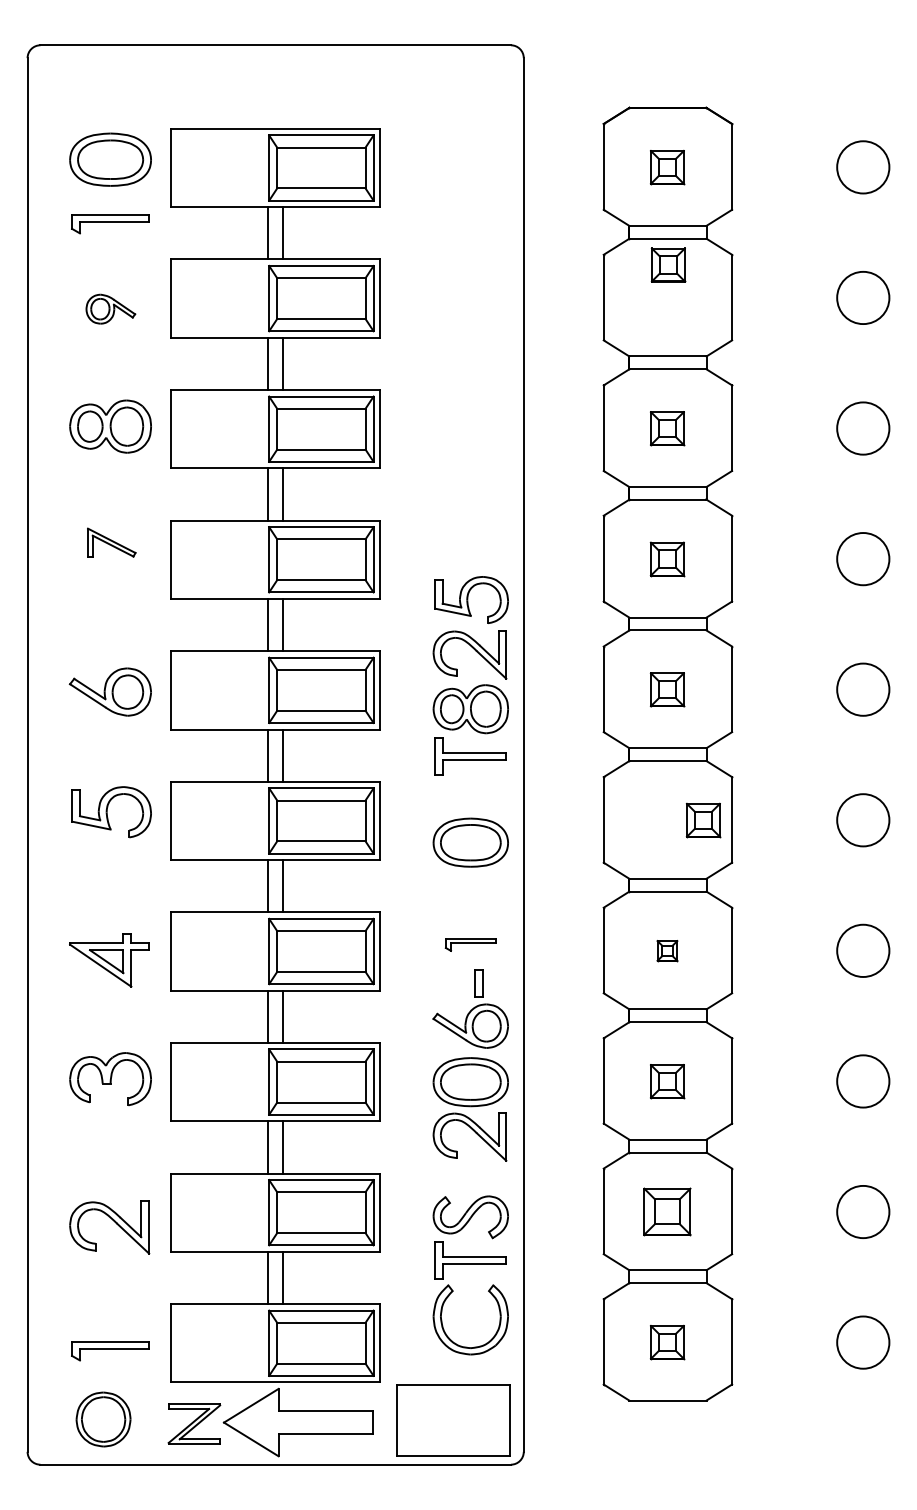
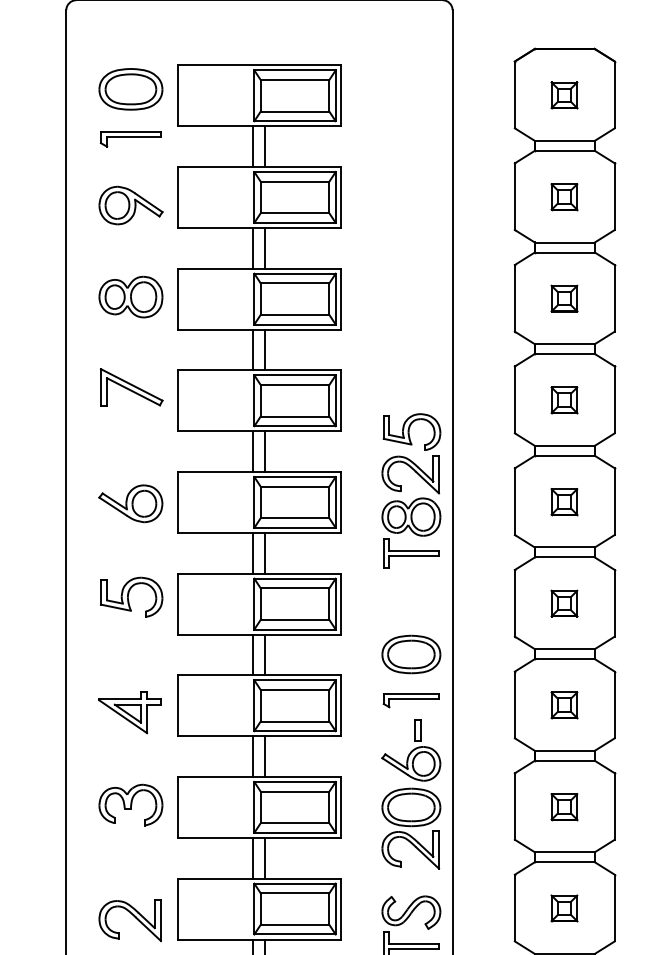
part: (668, 264) -> (564, 196), moved
part: (110, 309) -> (130, 205), size x1.67
part: (111, 542) -> (131, 387), size x1.67
part: (703, 820) -> (564, 603), moved
part: (470, 842) -> (411, 654), moved
part: (470, 944) -> (411, 700), size x1.43
part: (667, 950) -> (564, 704), size x1.67
part: (667, 1211) -> (564, 908), size x0.71

